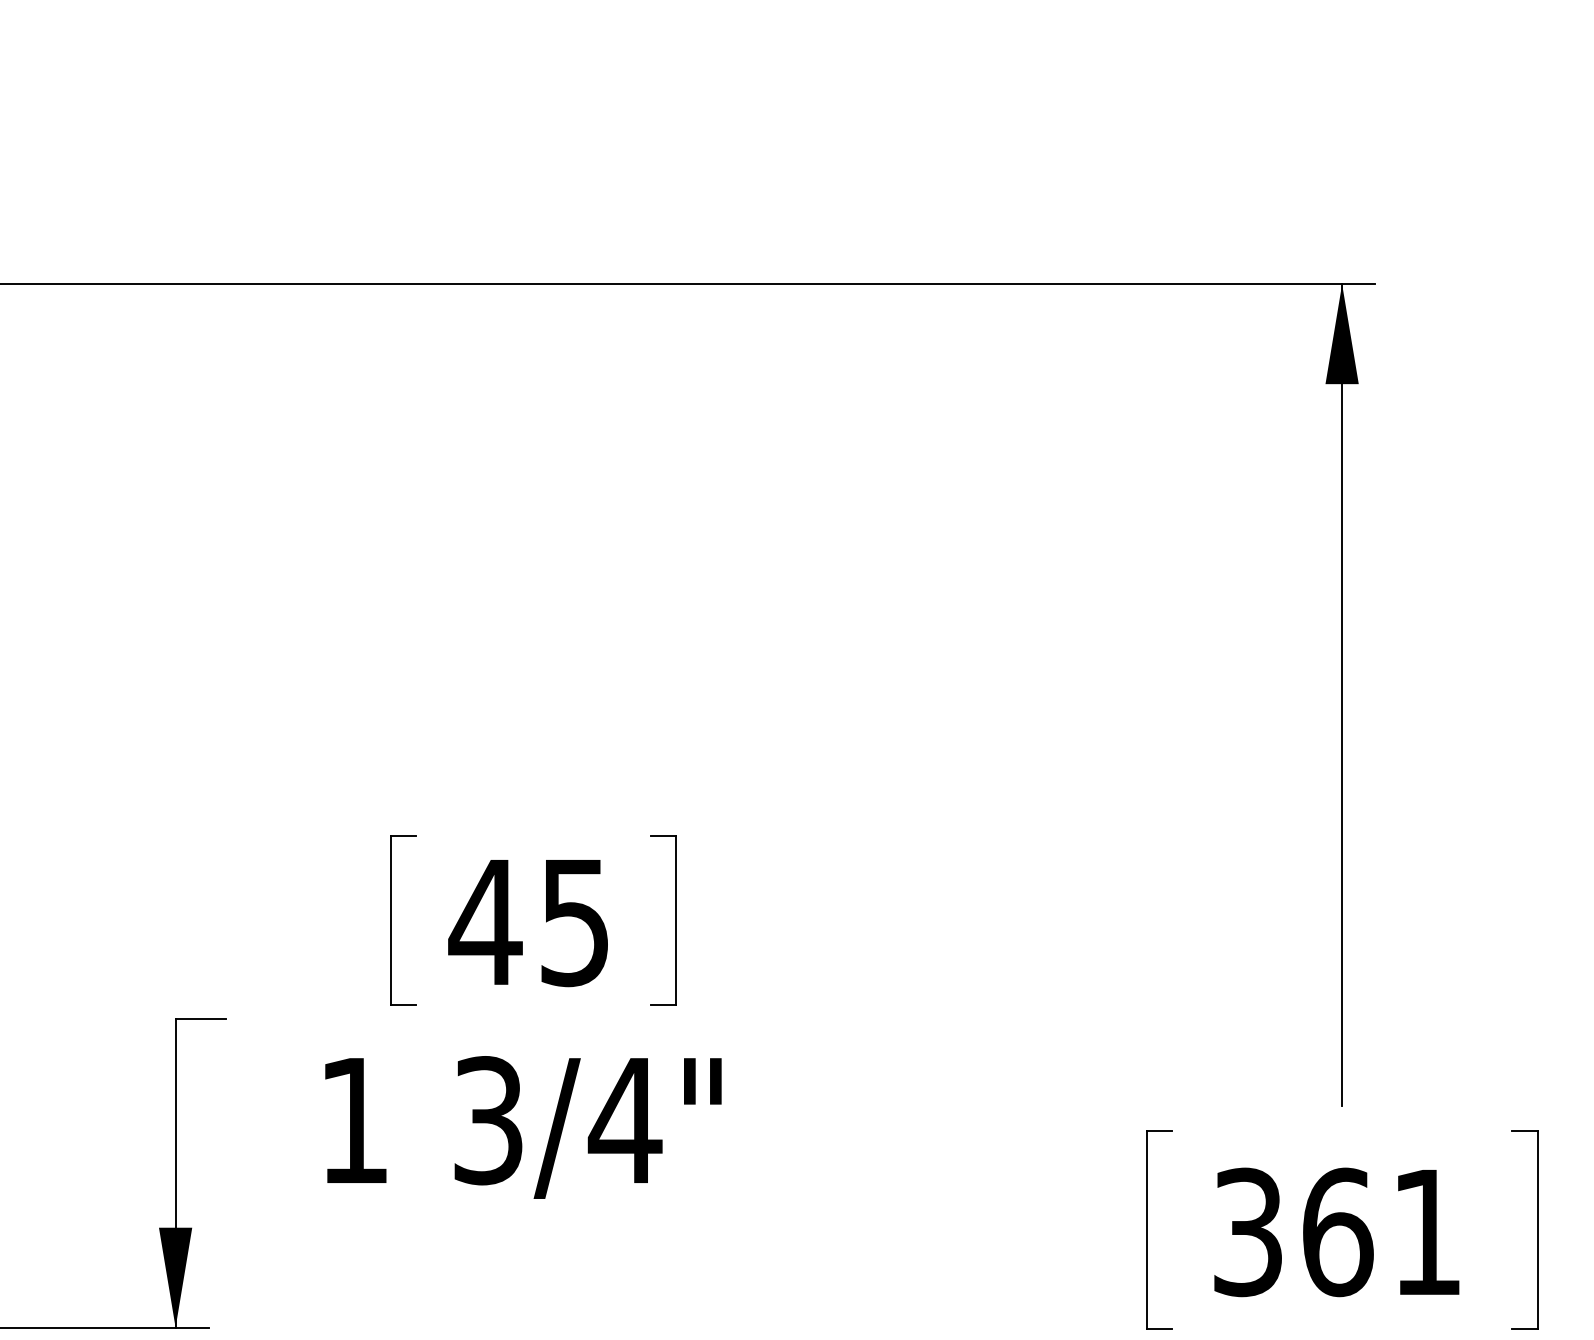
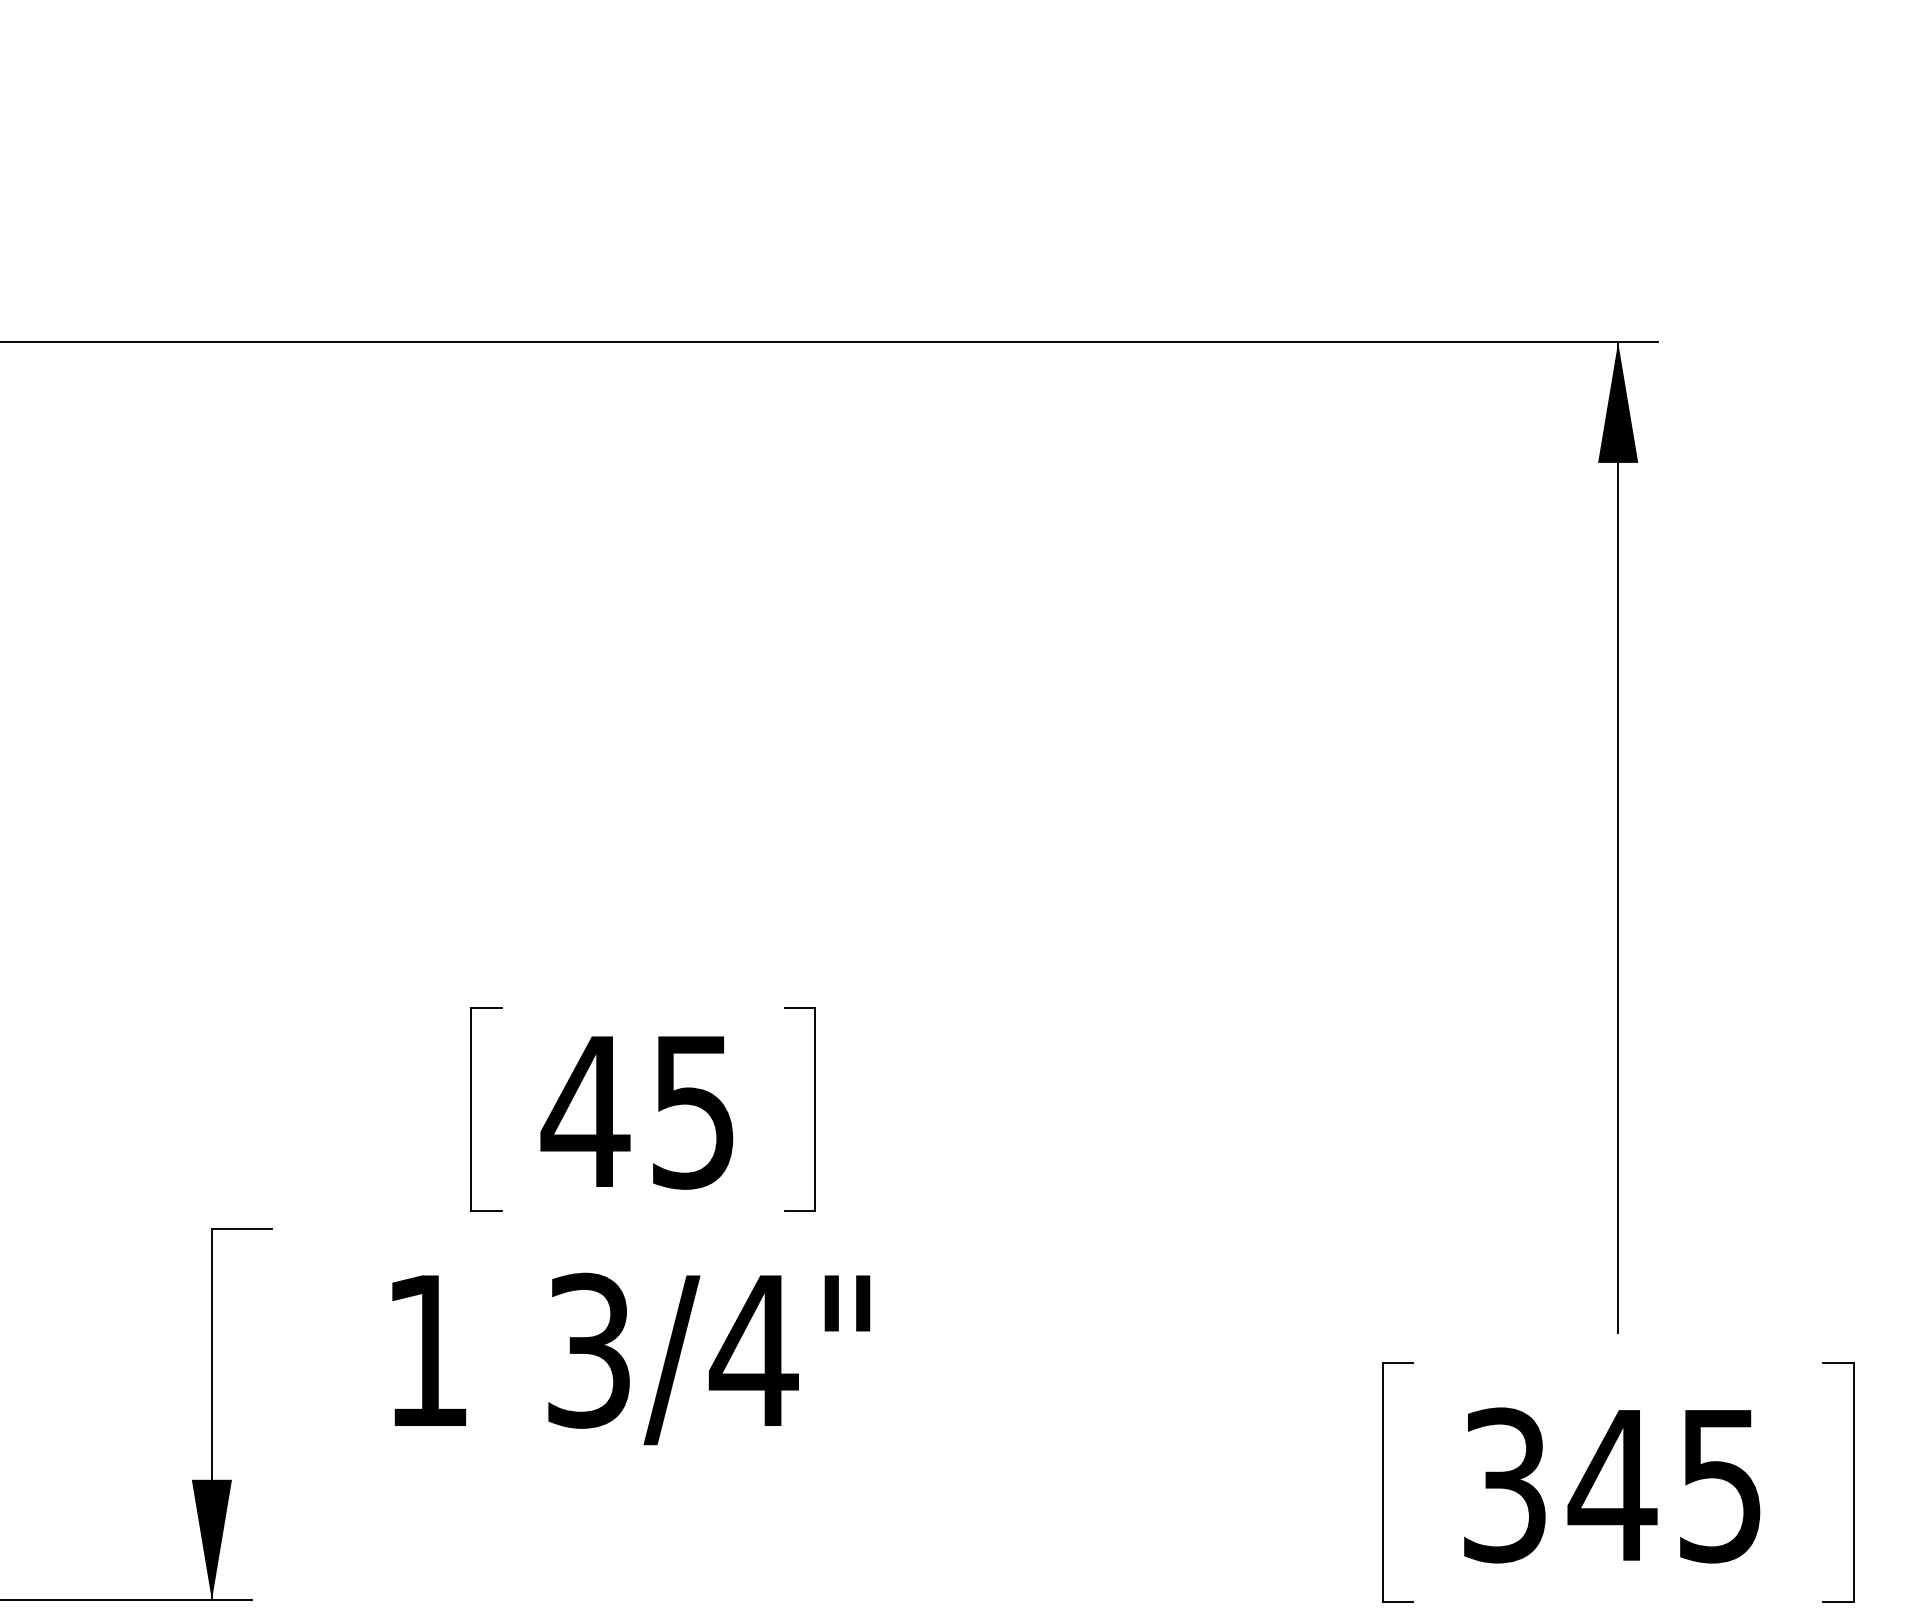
text: (1379, 1232) -> (1663, 1485), 361 -> 345

